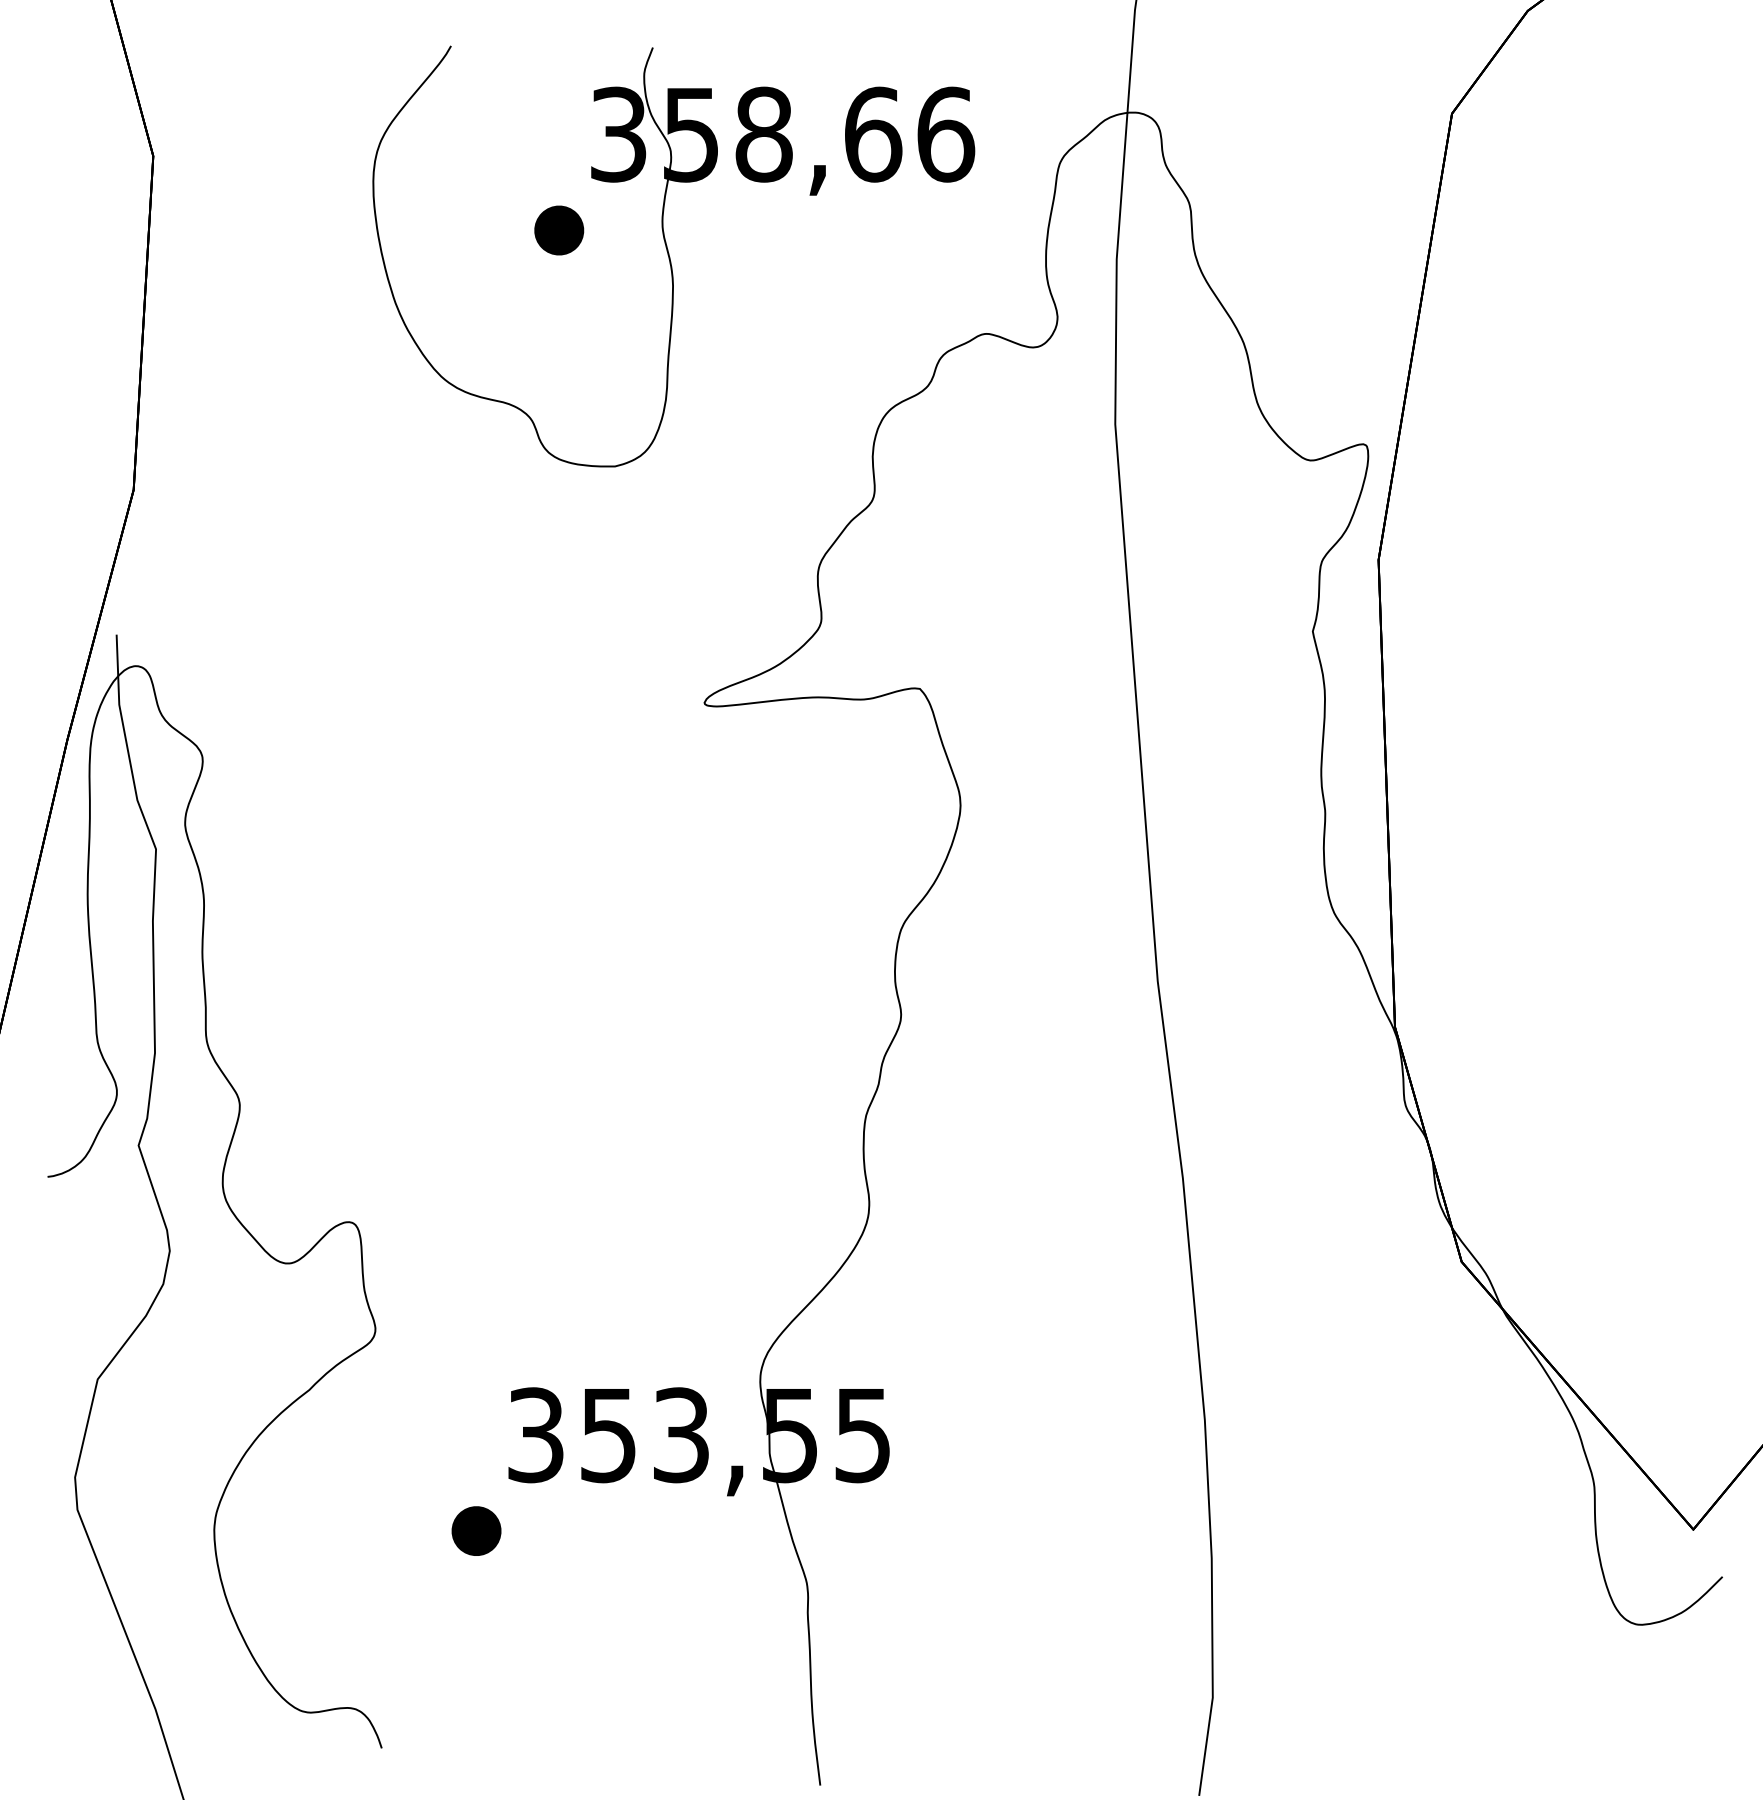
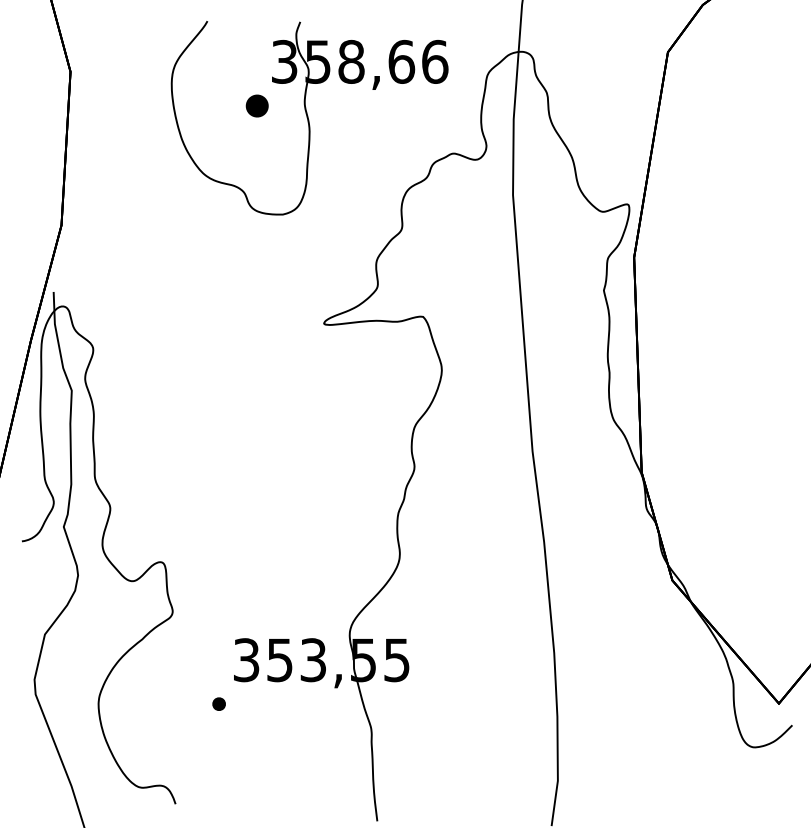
part: (474, 1529) -> (218, 703), size x0.6

